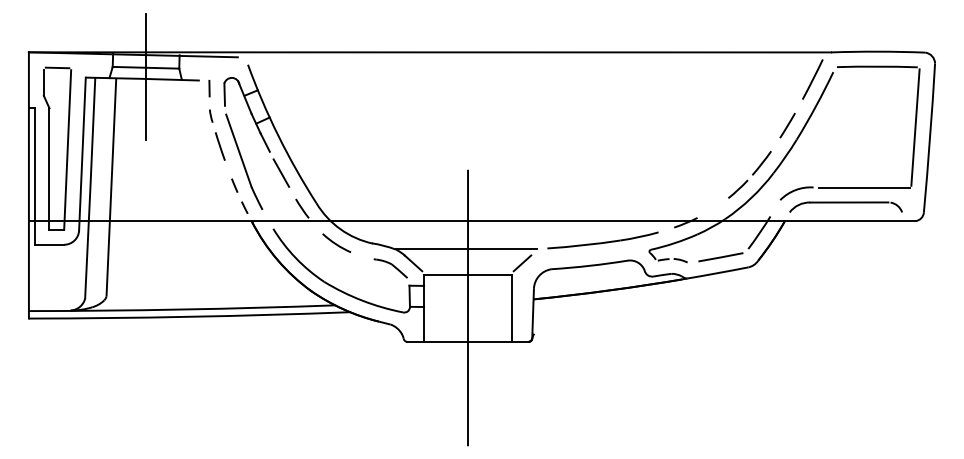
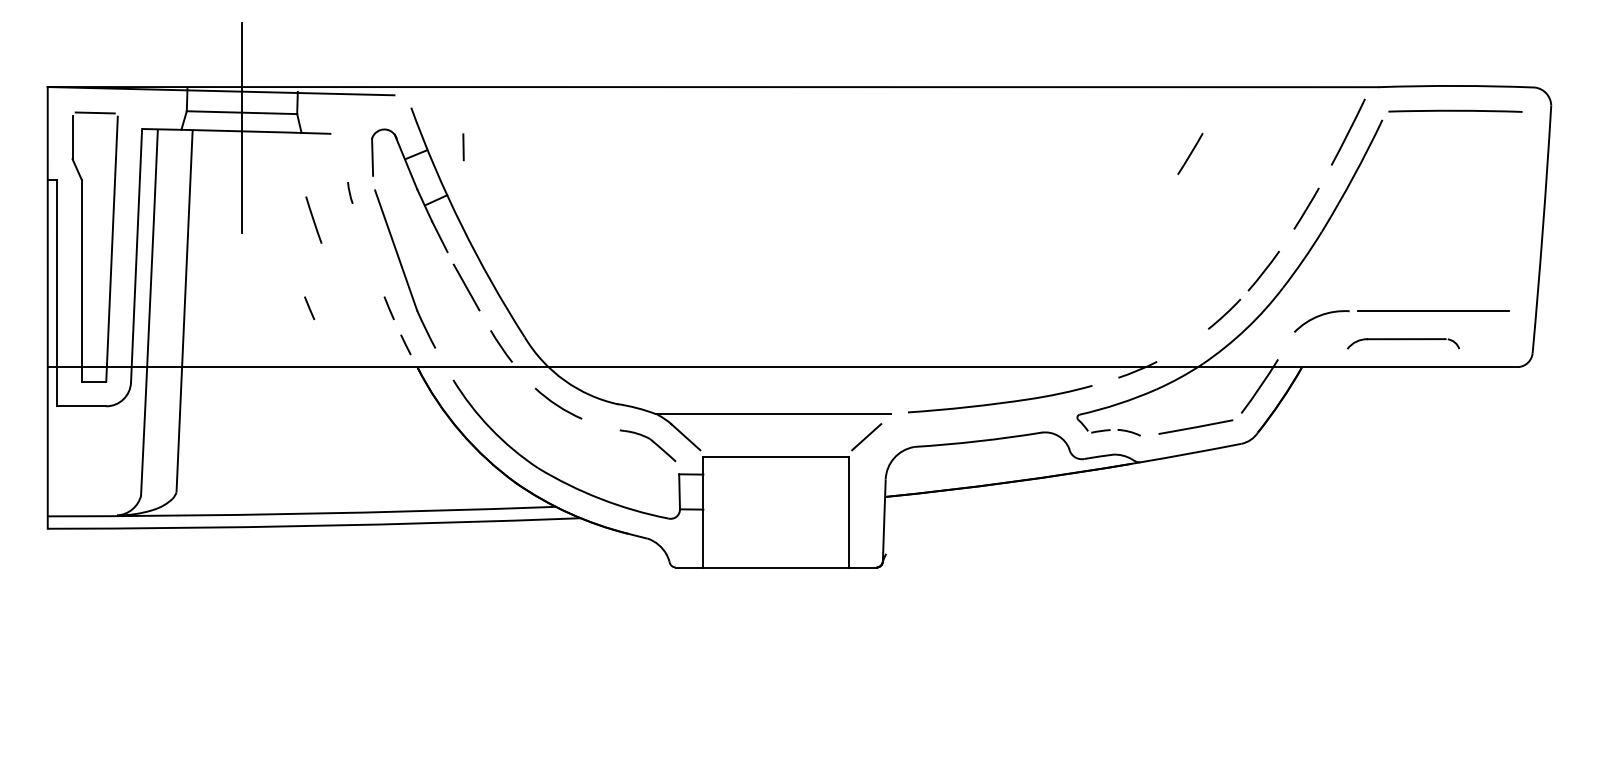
line: (209, 88) -> (463, 147), moved
line: (717, 92) -> (1190, 153), added
line: (915, 127) -> (1518, 211), removed
line: (220, 146) -> (314, 220), moved
line: (186, 185) -> (309, 307), added
part: (845, 206) -> (1402, 342), size x0.6
line: (467, 307) -> (775, 510), removed

